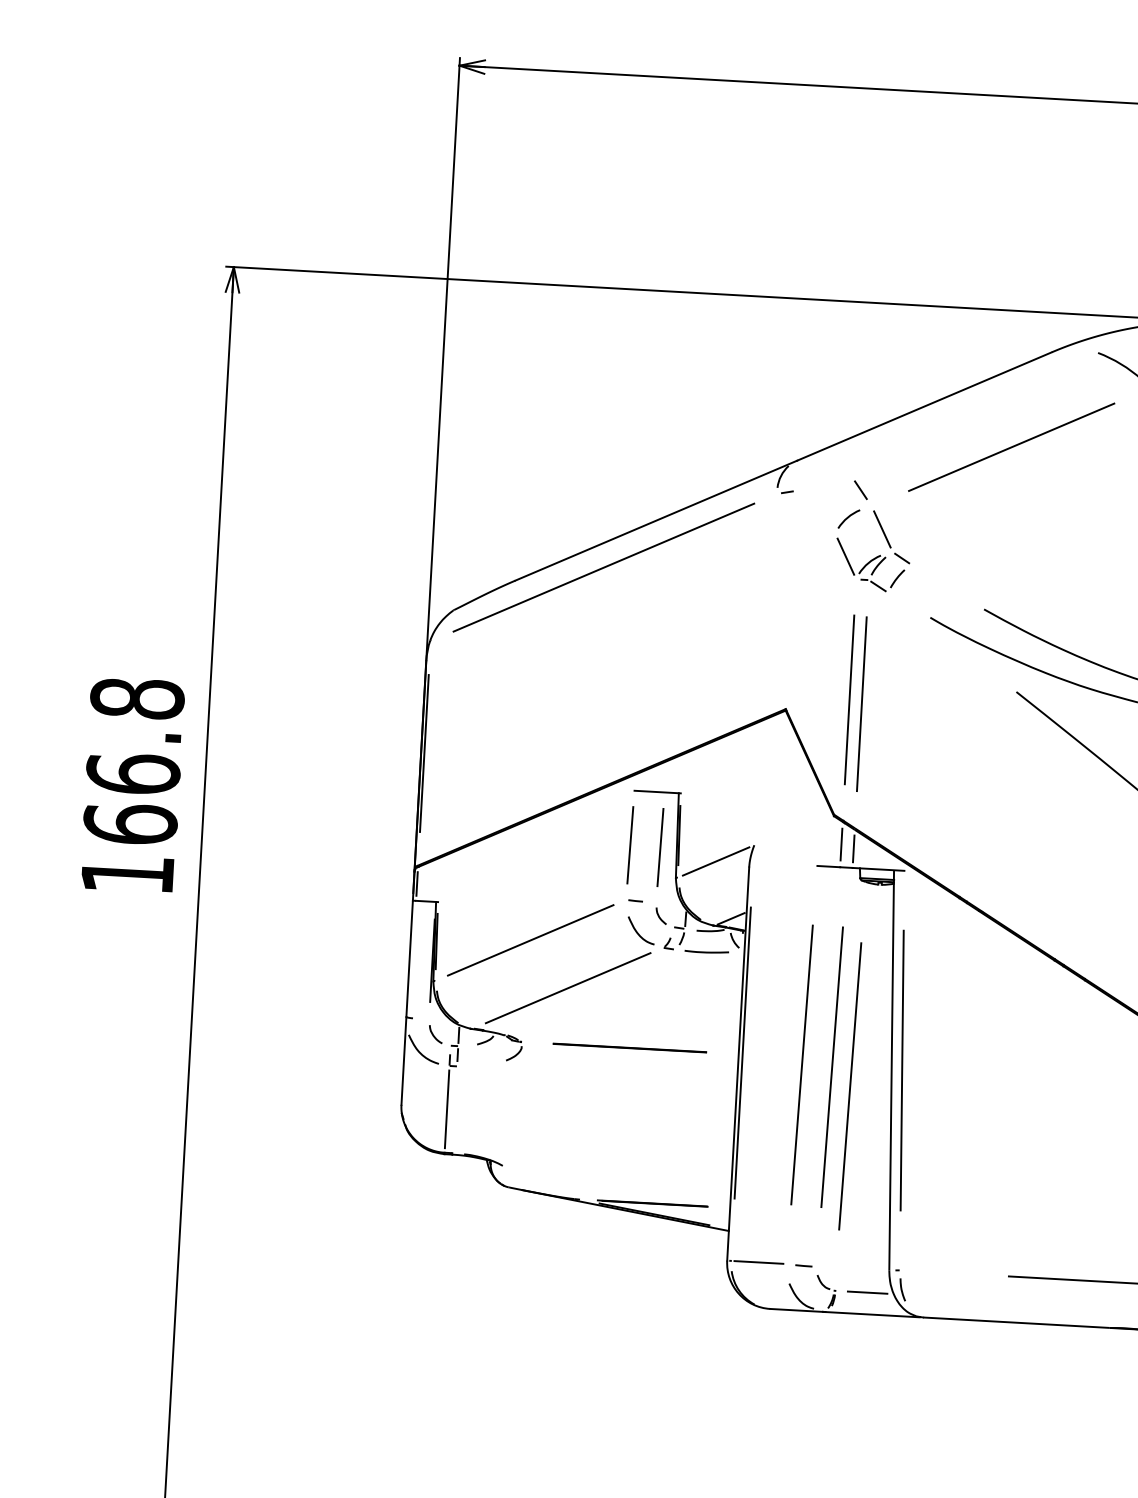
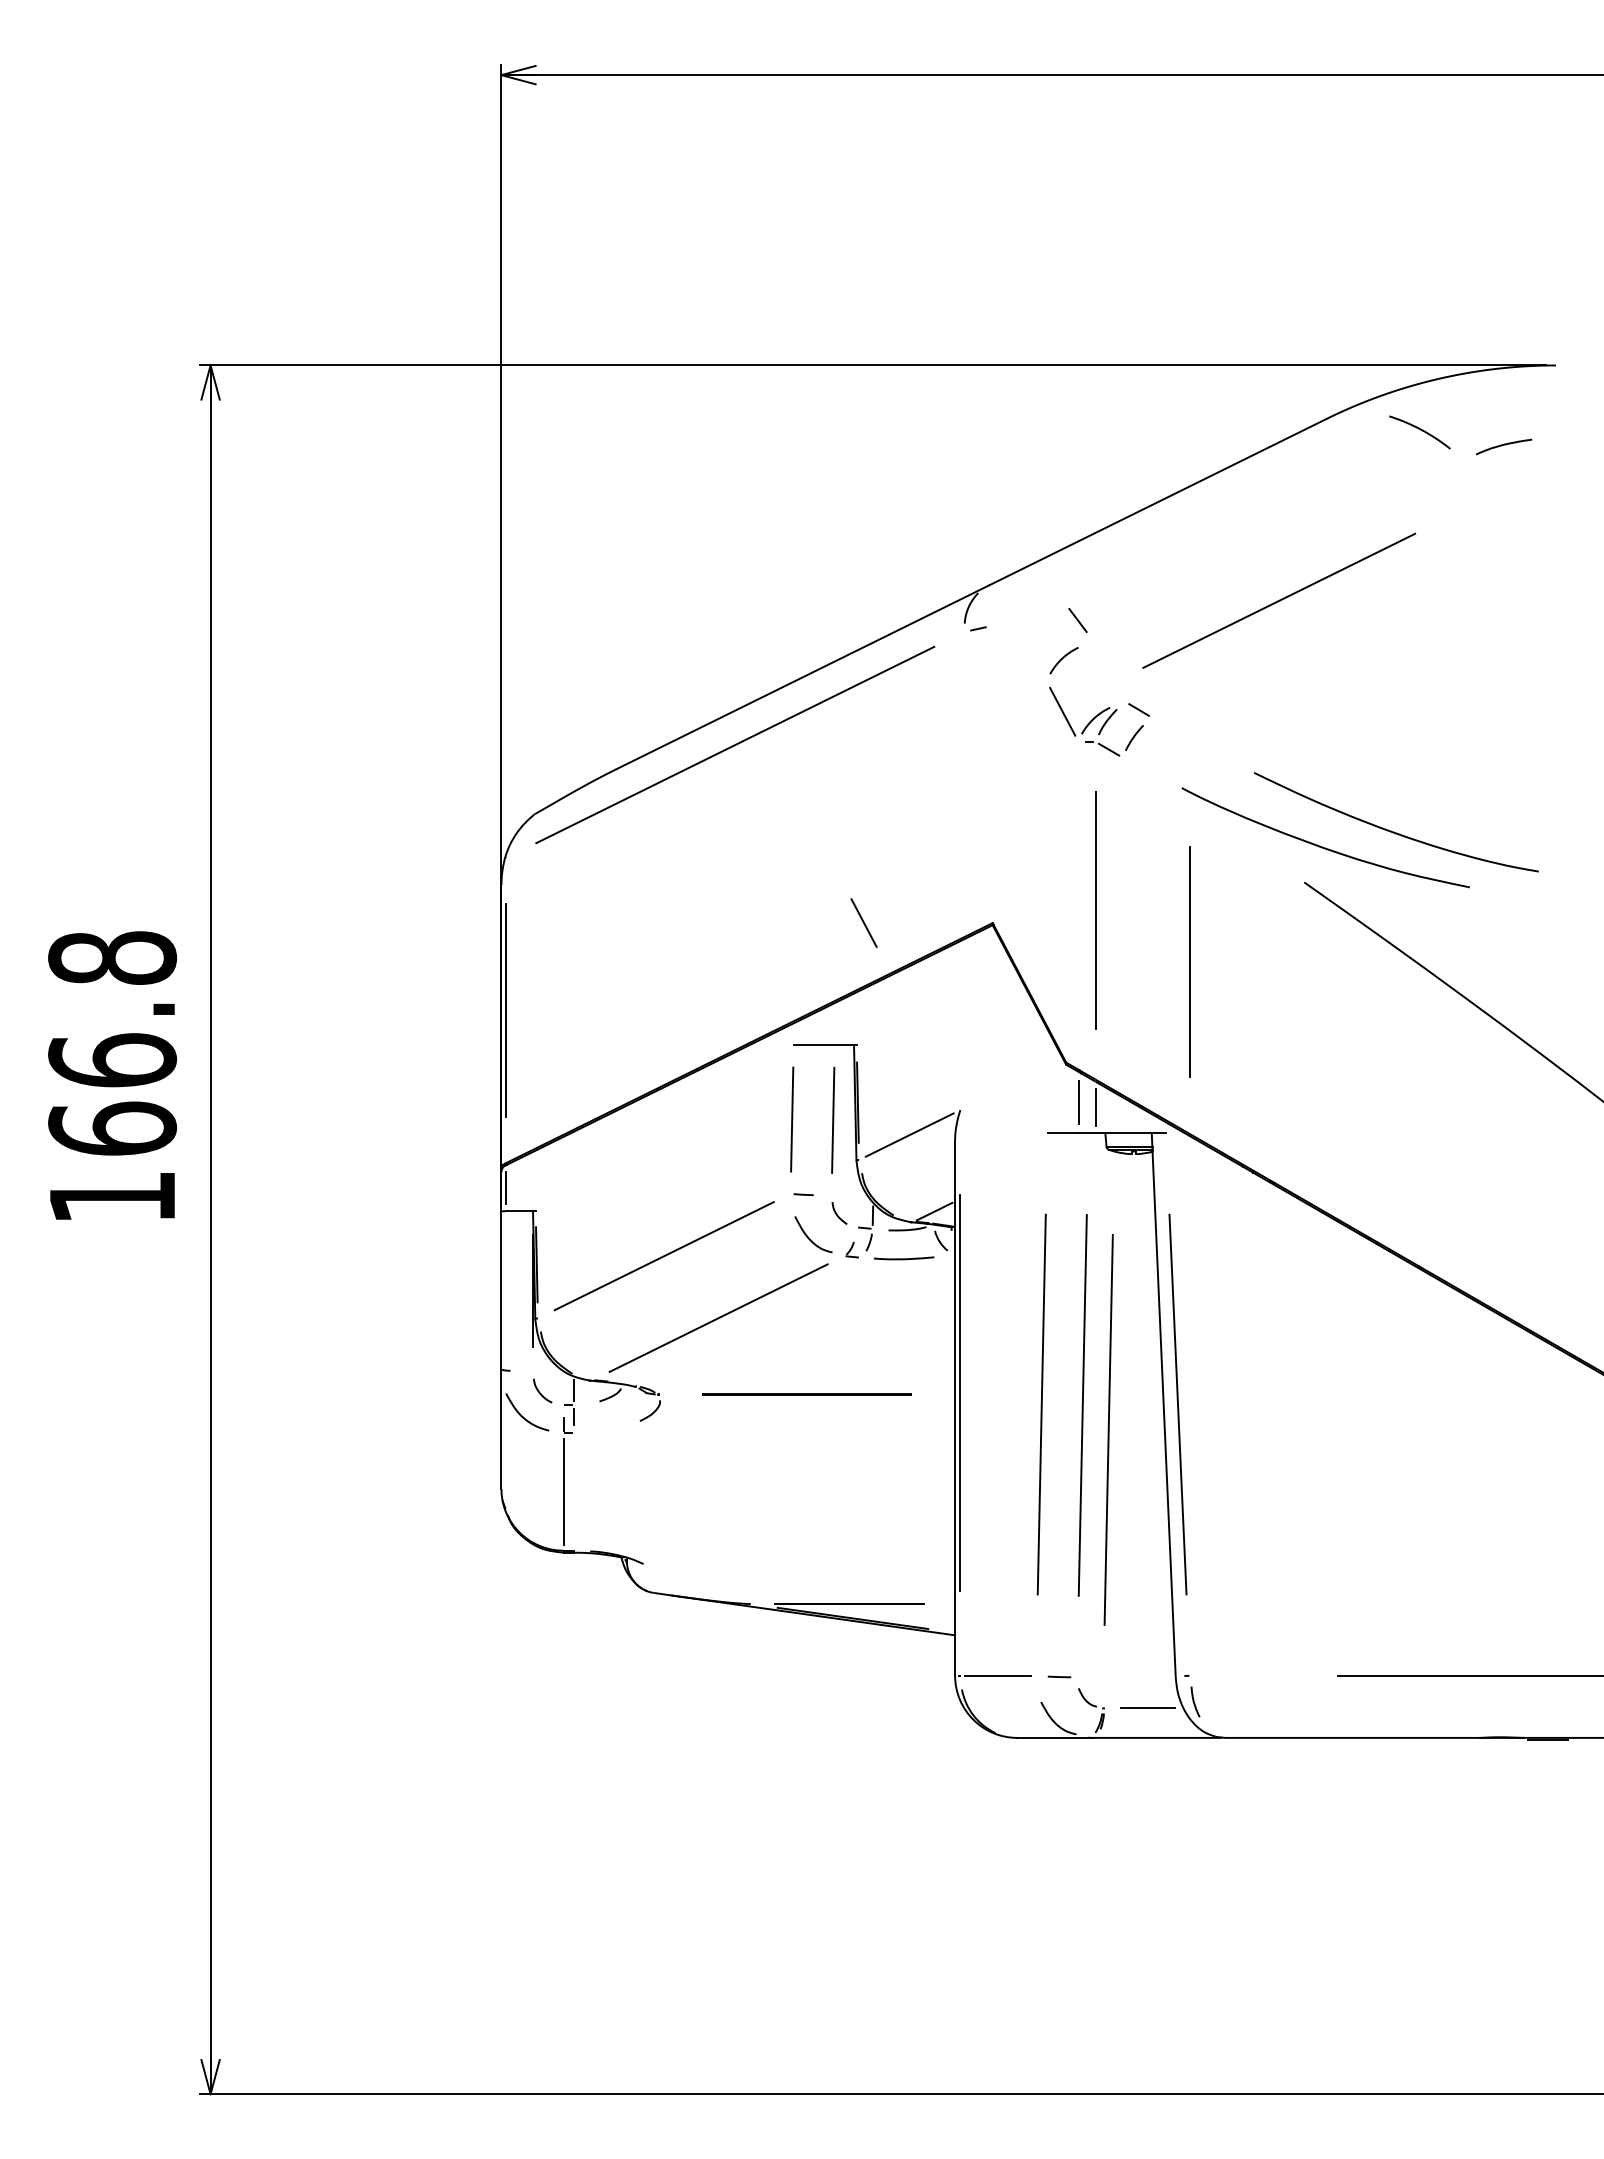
line: (1011, 447) -> (1279, 600), moved
line: (881, 528) -> (863, 922), moved
line: (849, 699) -> (1189, 961), moved

